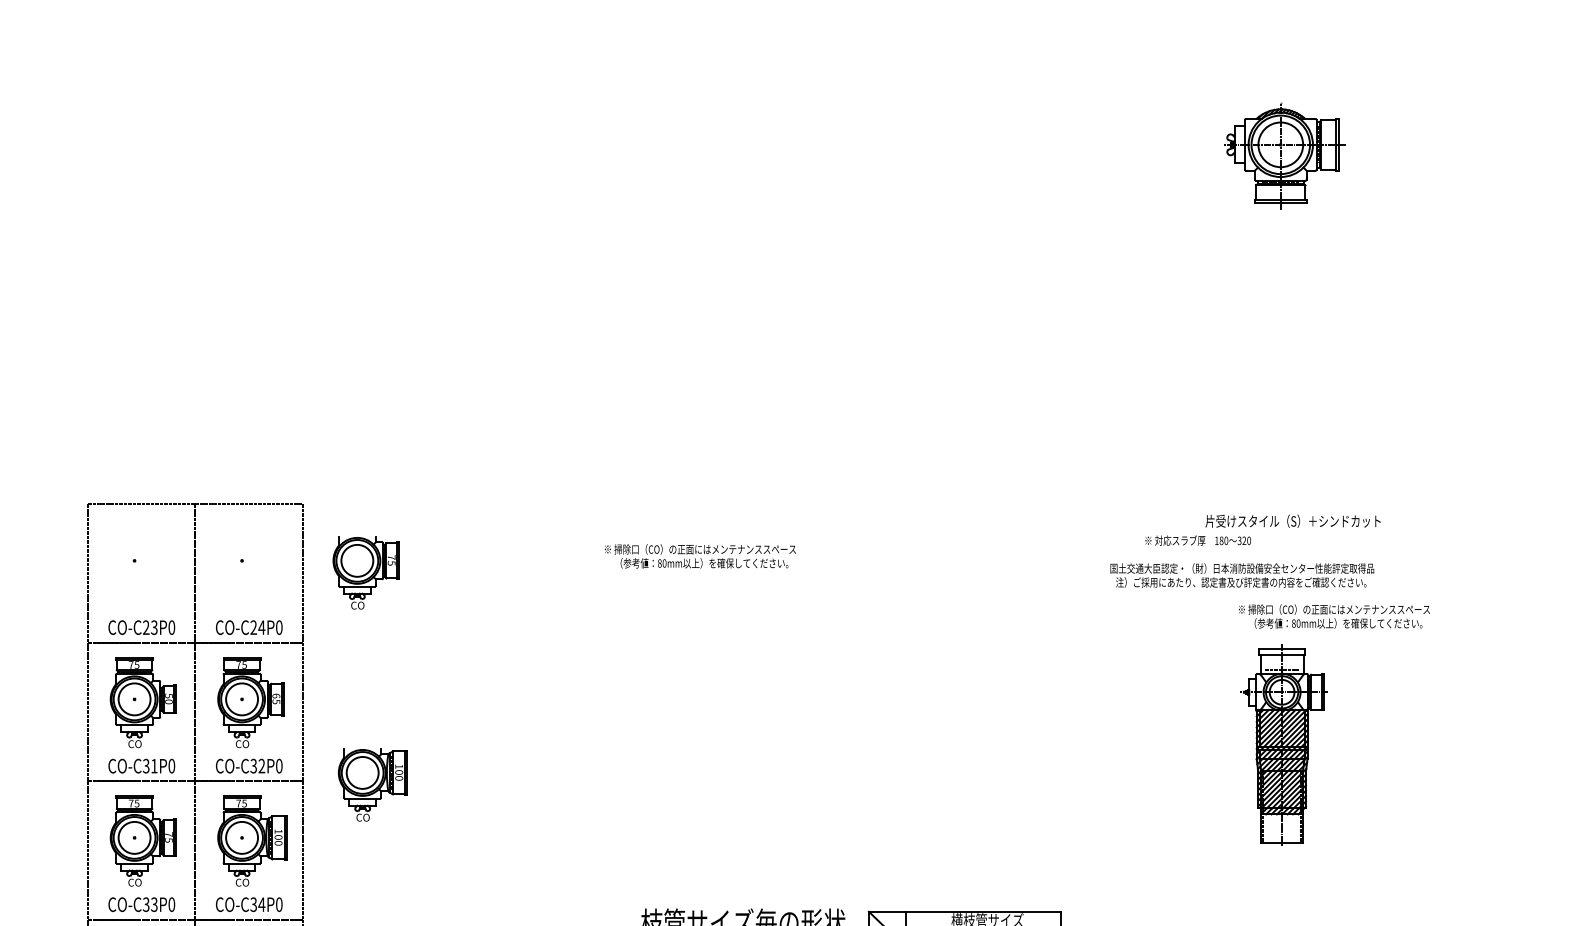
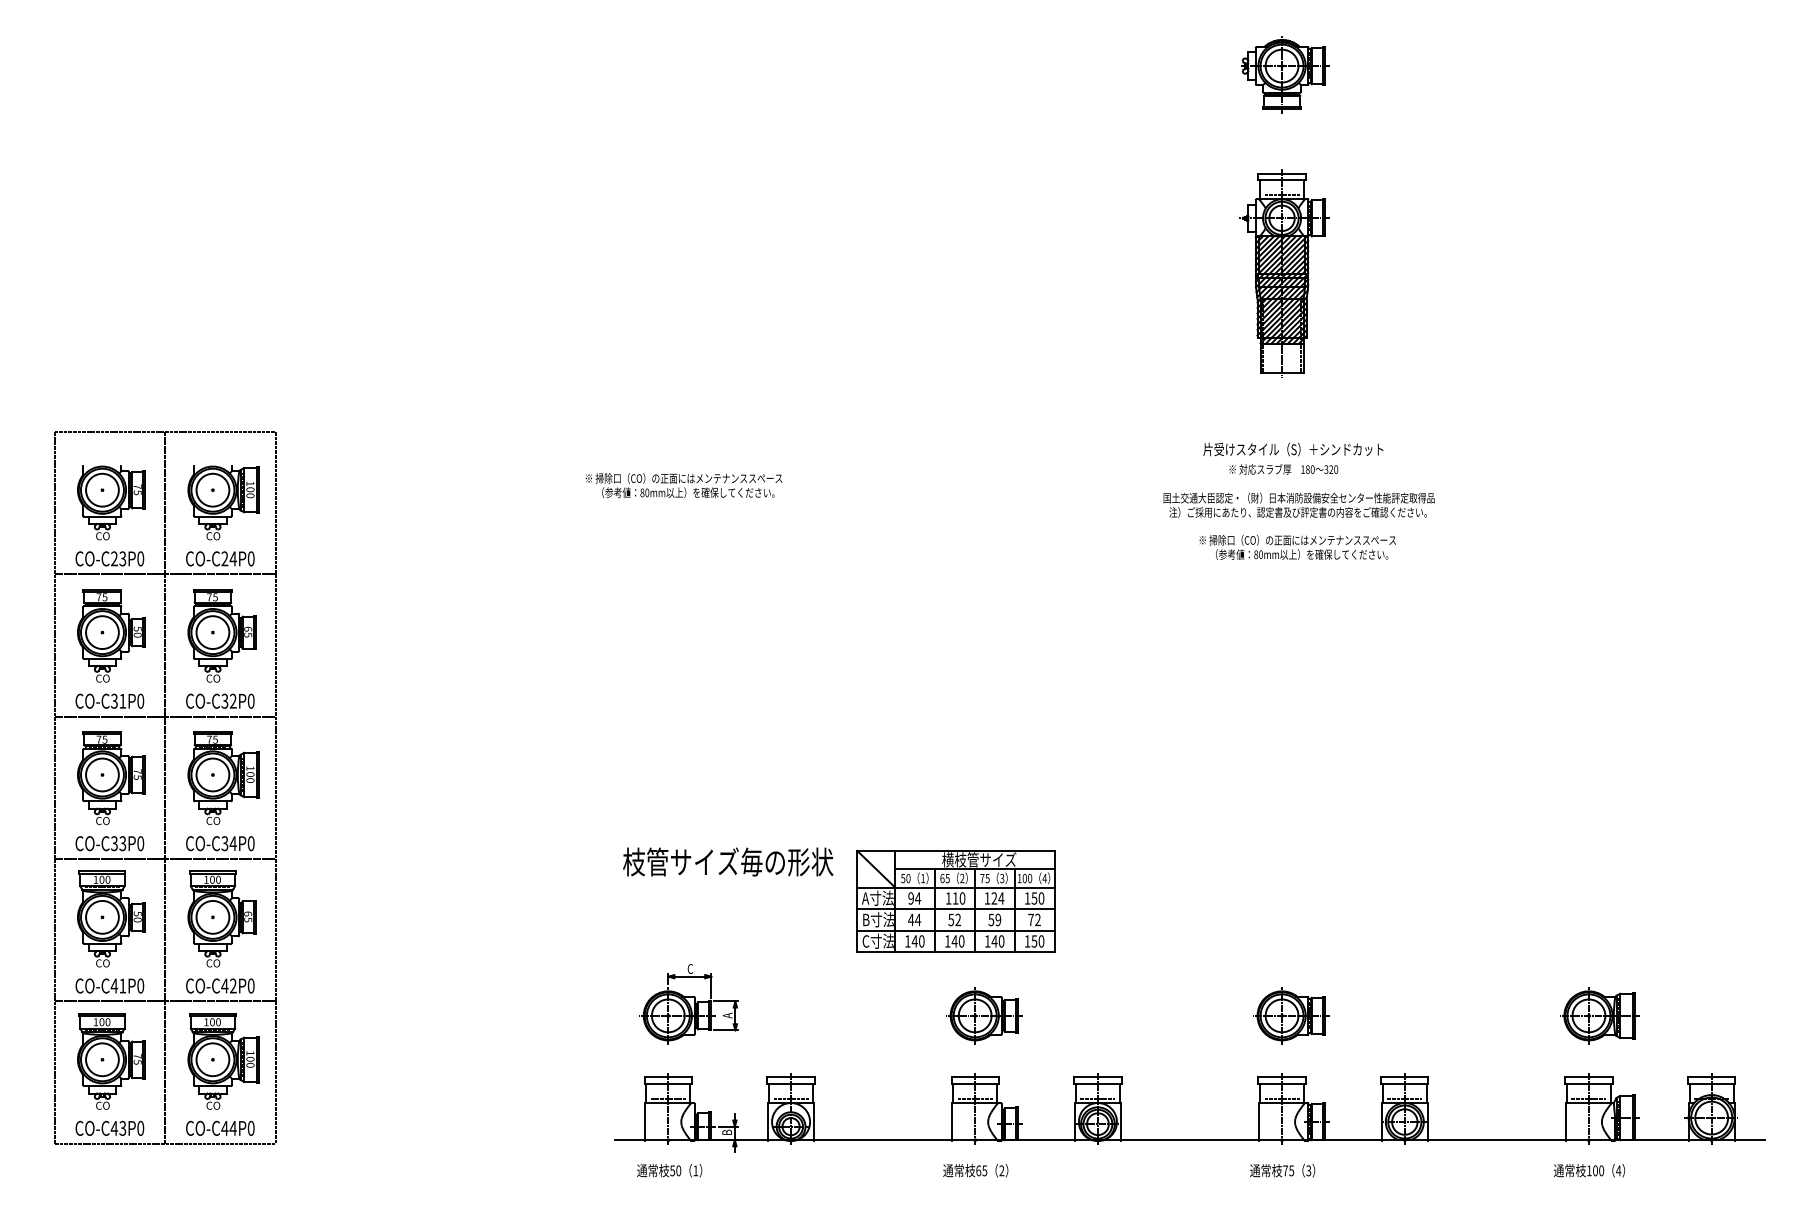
part: (1285, 156) -> (1285, 74), size x0.71
text: (1197, 540) -> (1283, 469), moved
part: (366, 572) -> (111, 502), moved
text: (1241, 574) -> (1298, 504), moved
text: (1334, 616) -> (1297, 547), moved
part: (1284, 745) -> (1284, 273), moved
part: (372, 784) -> (223, 502), moved

